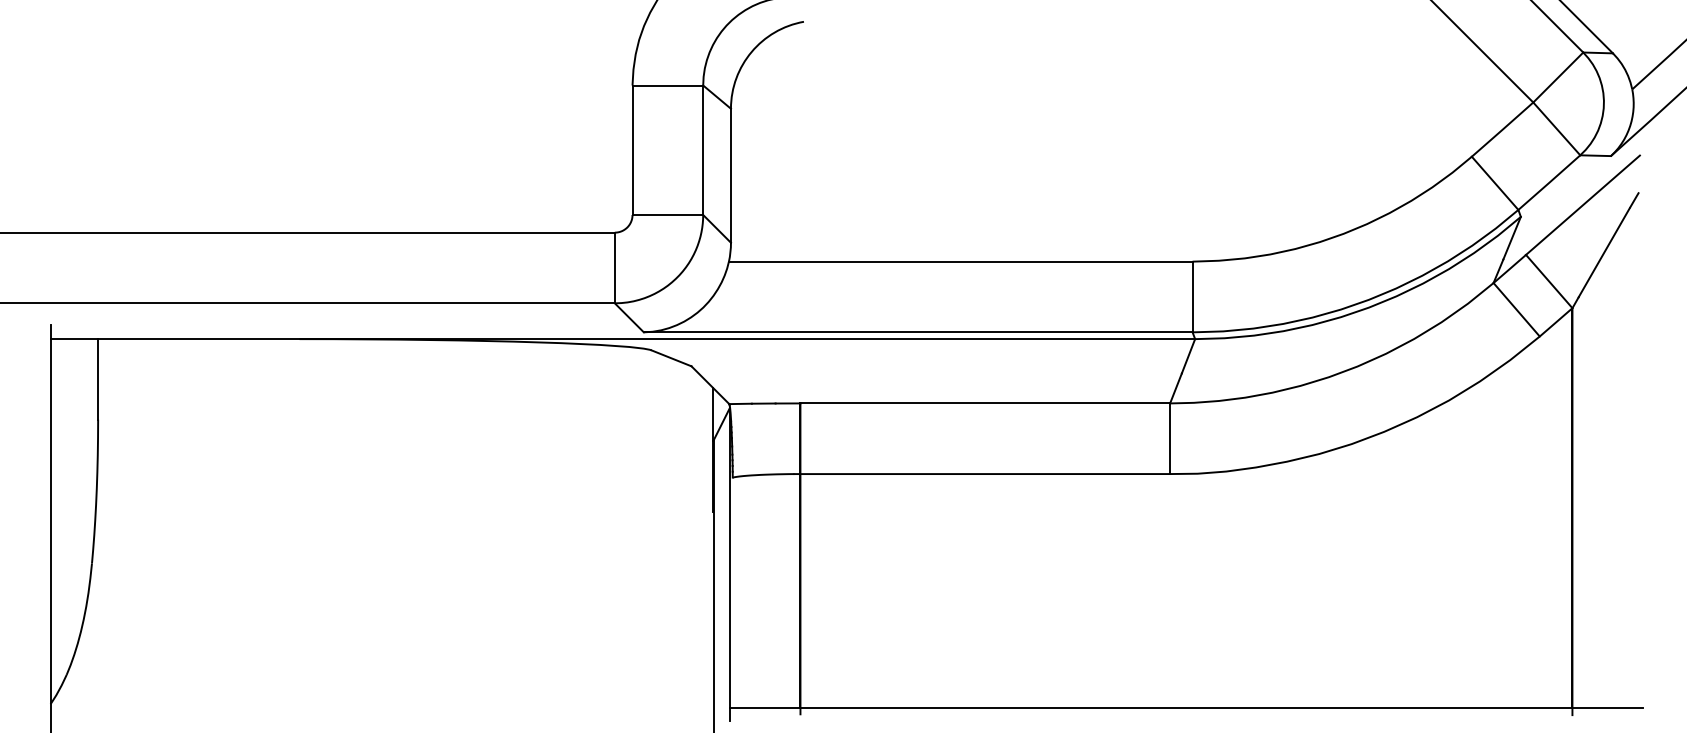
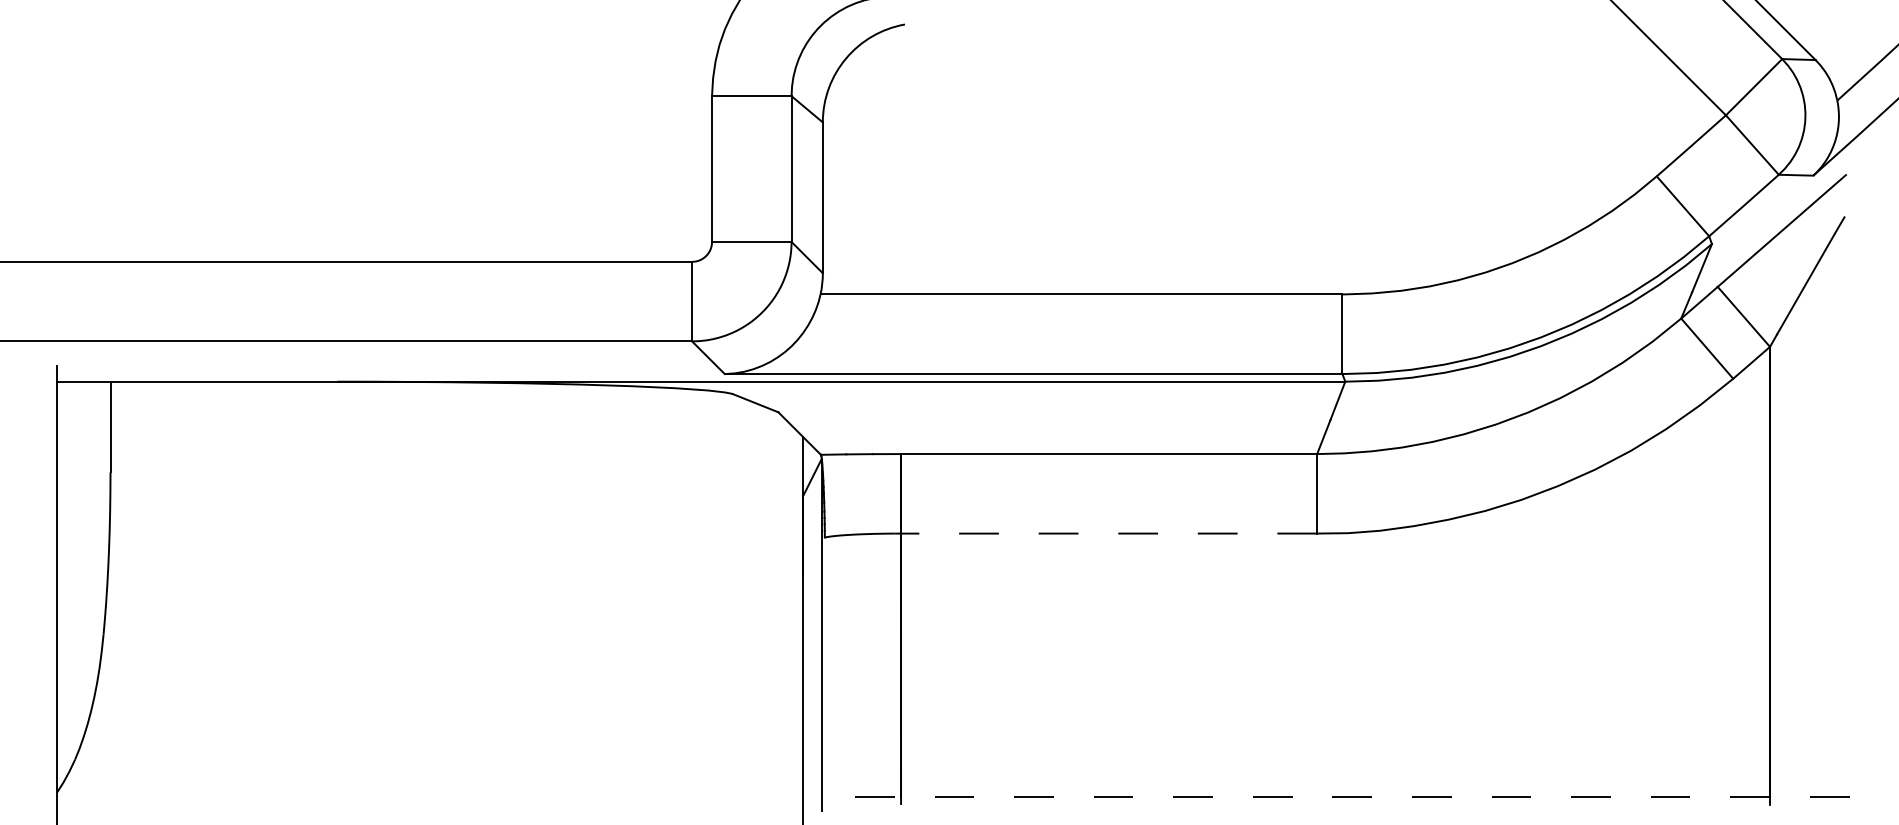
line: (982, 474) -> (1105, 534), solid -> dashed
line: (1186, 708) -> (1335, 797), solid -> dashed

